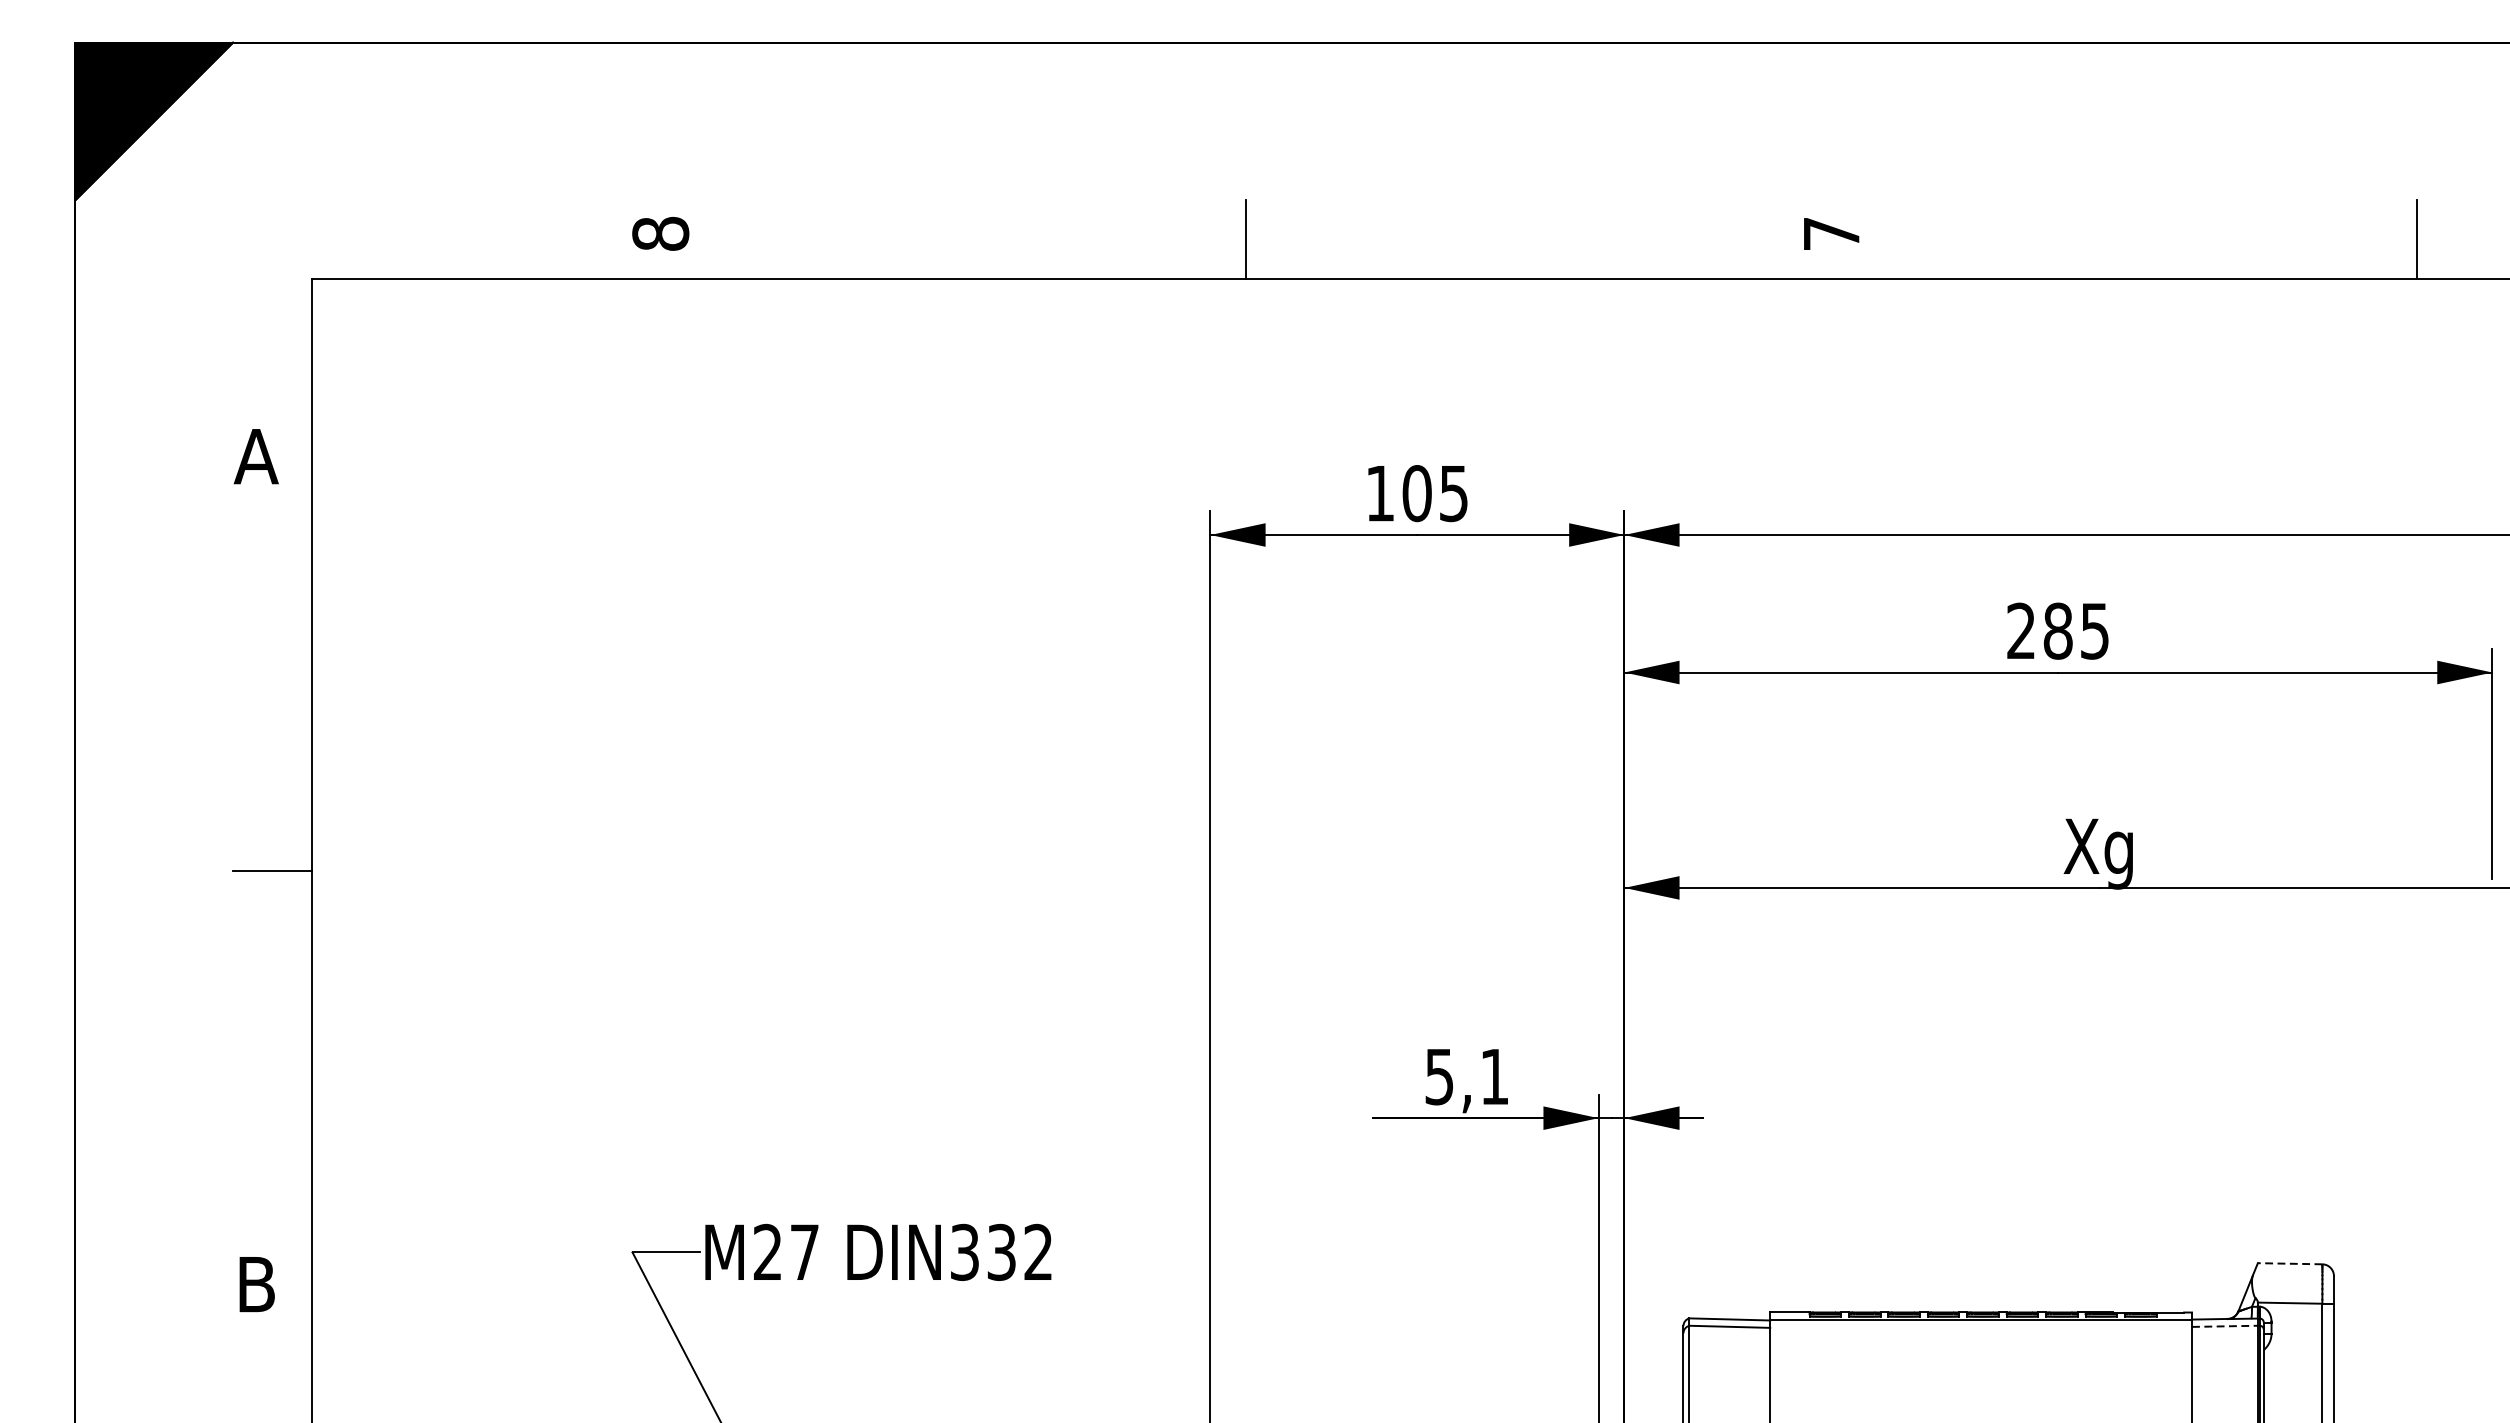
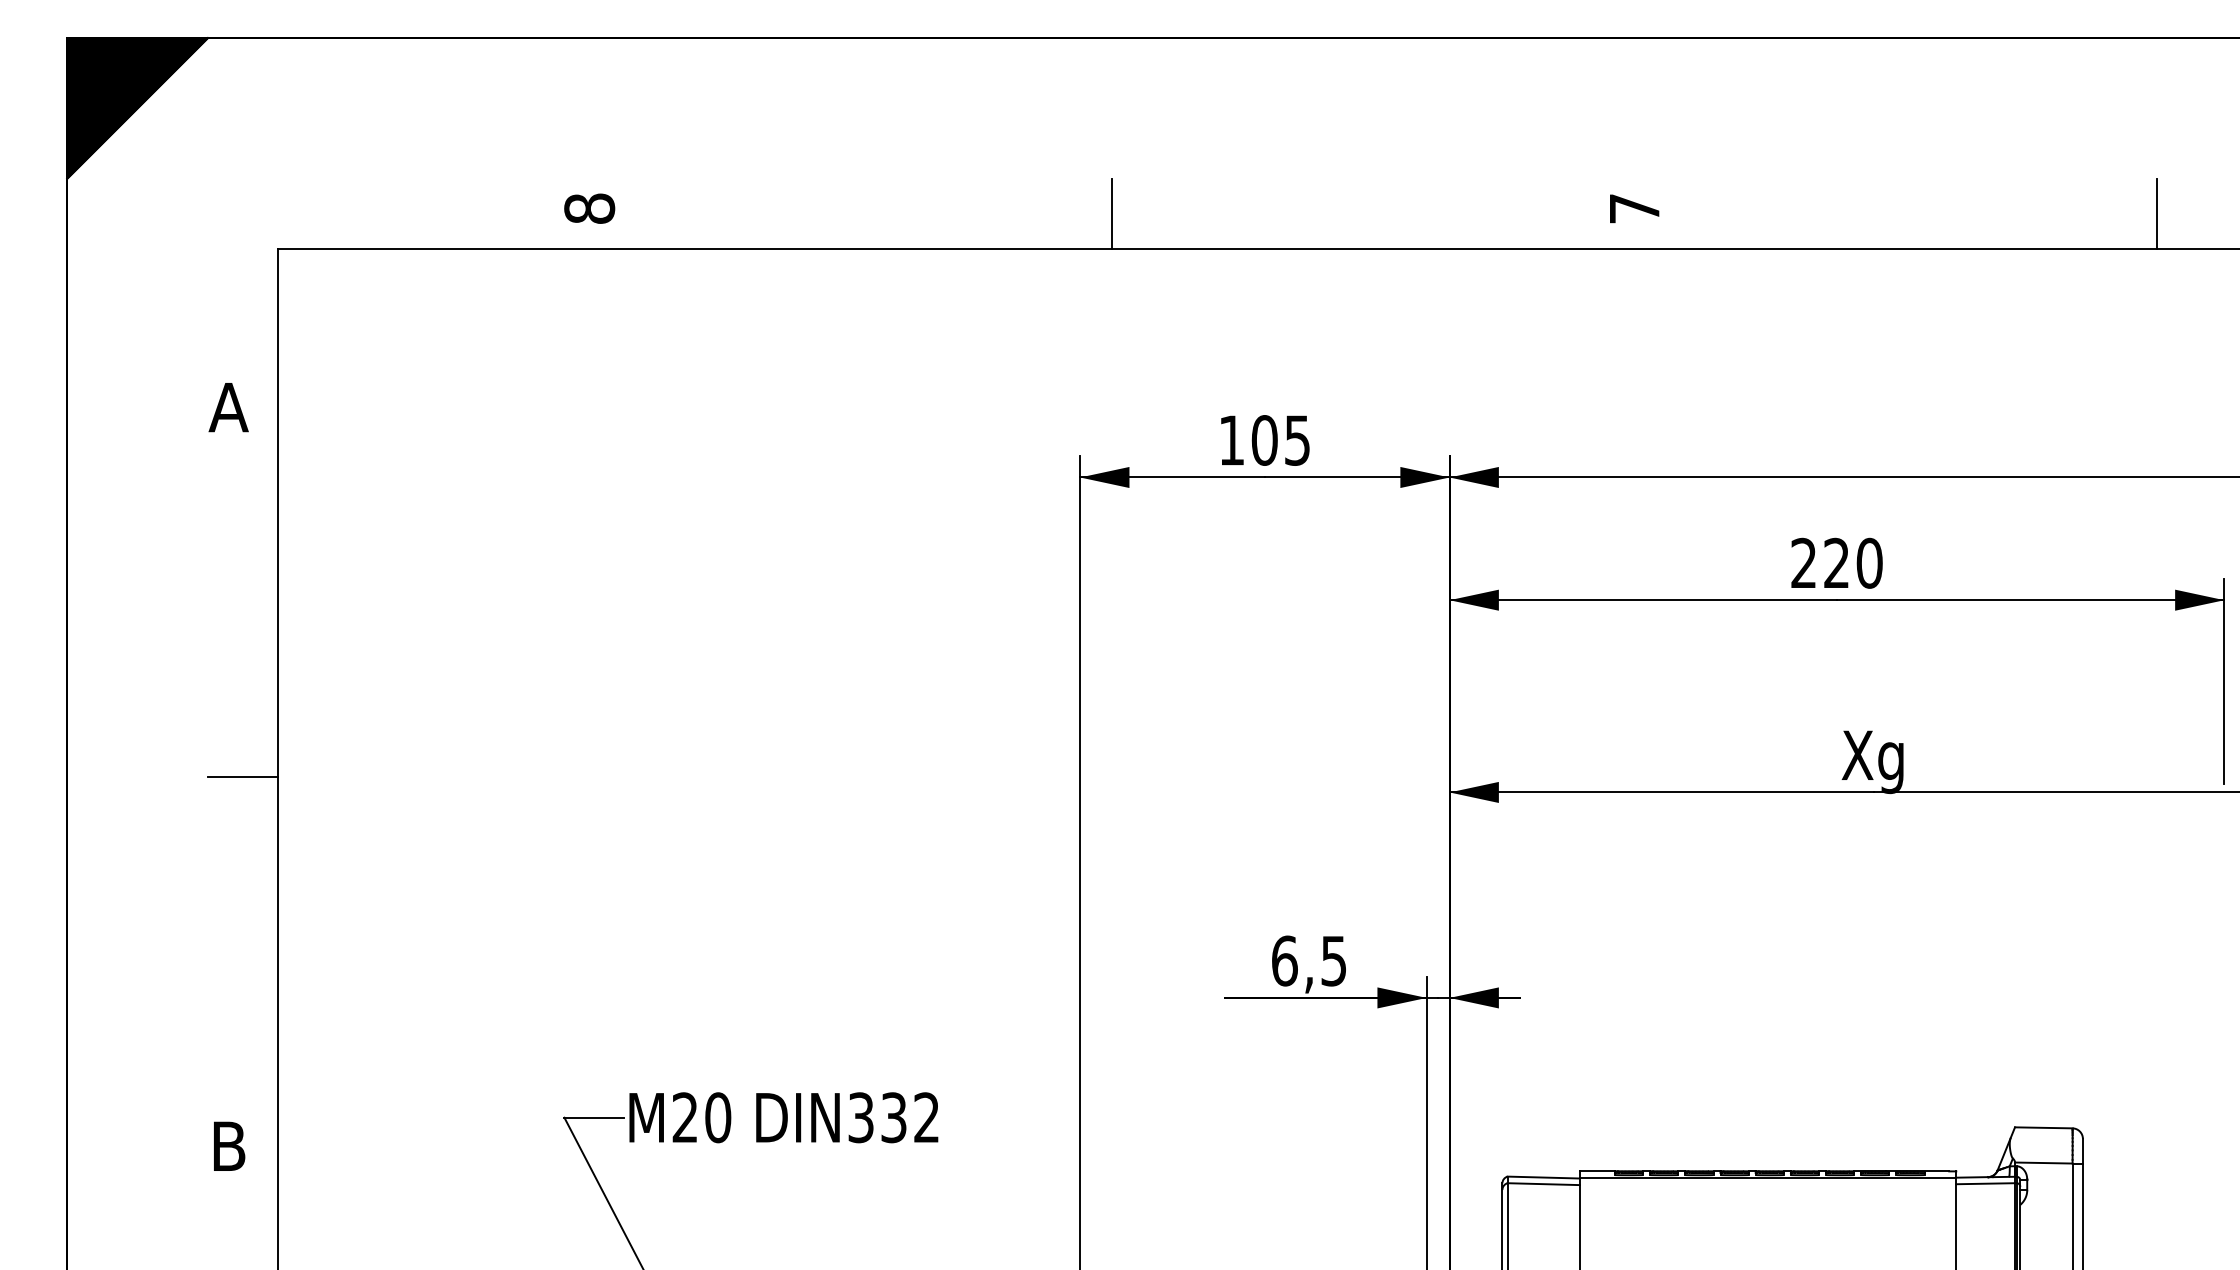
text: (2076, 630) -> (1853, 562), 285 -> 220
text: (1466, 1076) -> (1308, 960), 5,1 -> 6,5
text: (805, 1252) -> (718, 1117), M27 -> M20
line: (2289, 1263) -> (2043, 1127), dashed -> solid
line: (2225, 1326) -> (1986, 1183), dashed -> solid

